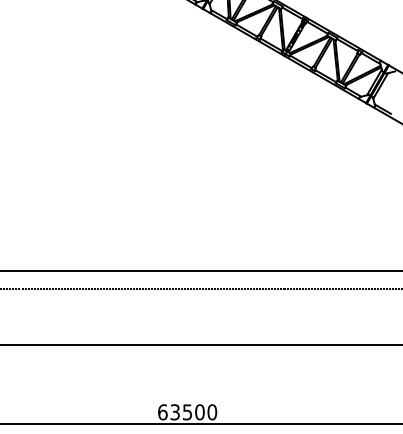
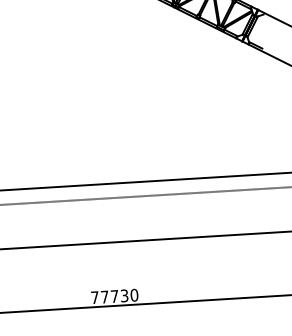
text: (181, 412) -> (109, 296), 63500 -> 77730

